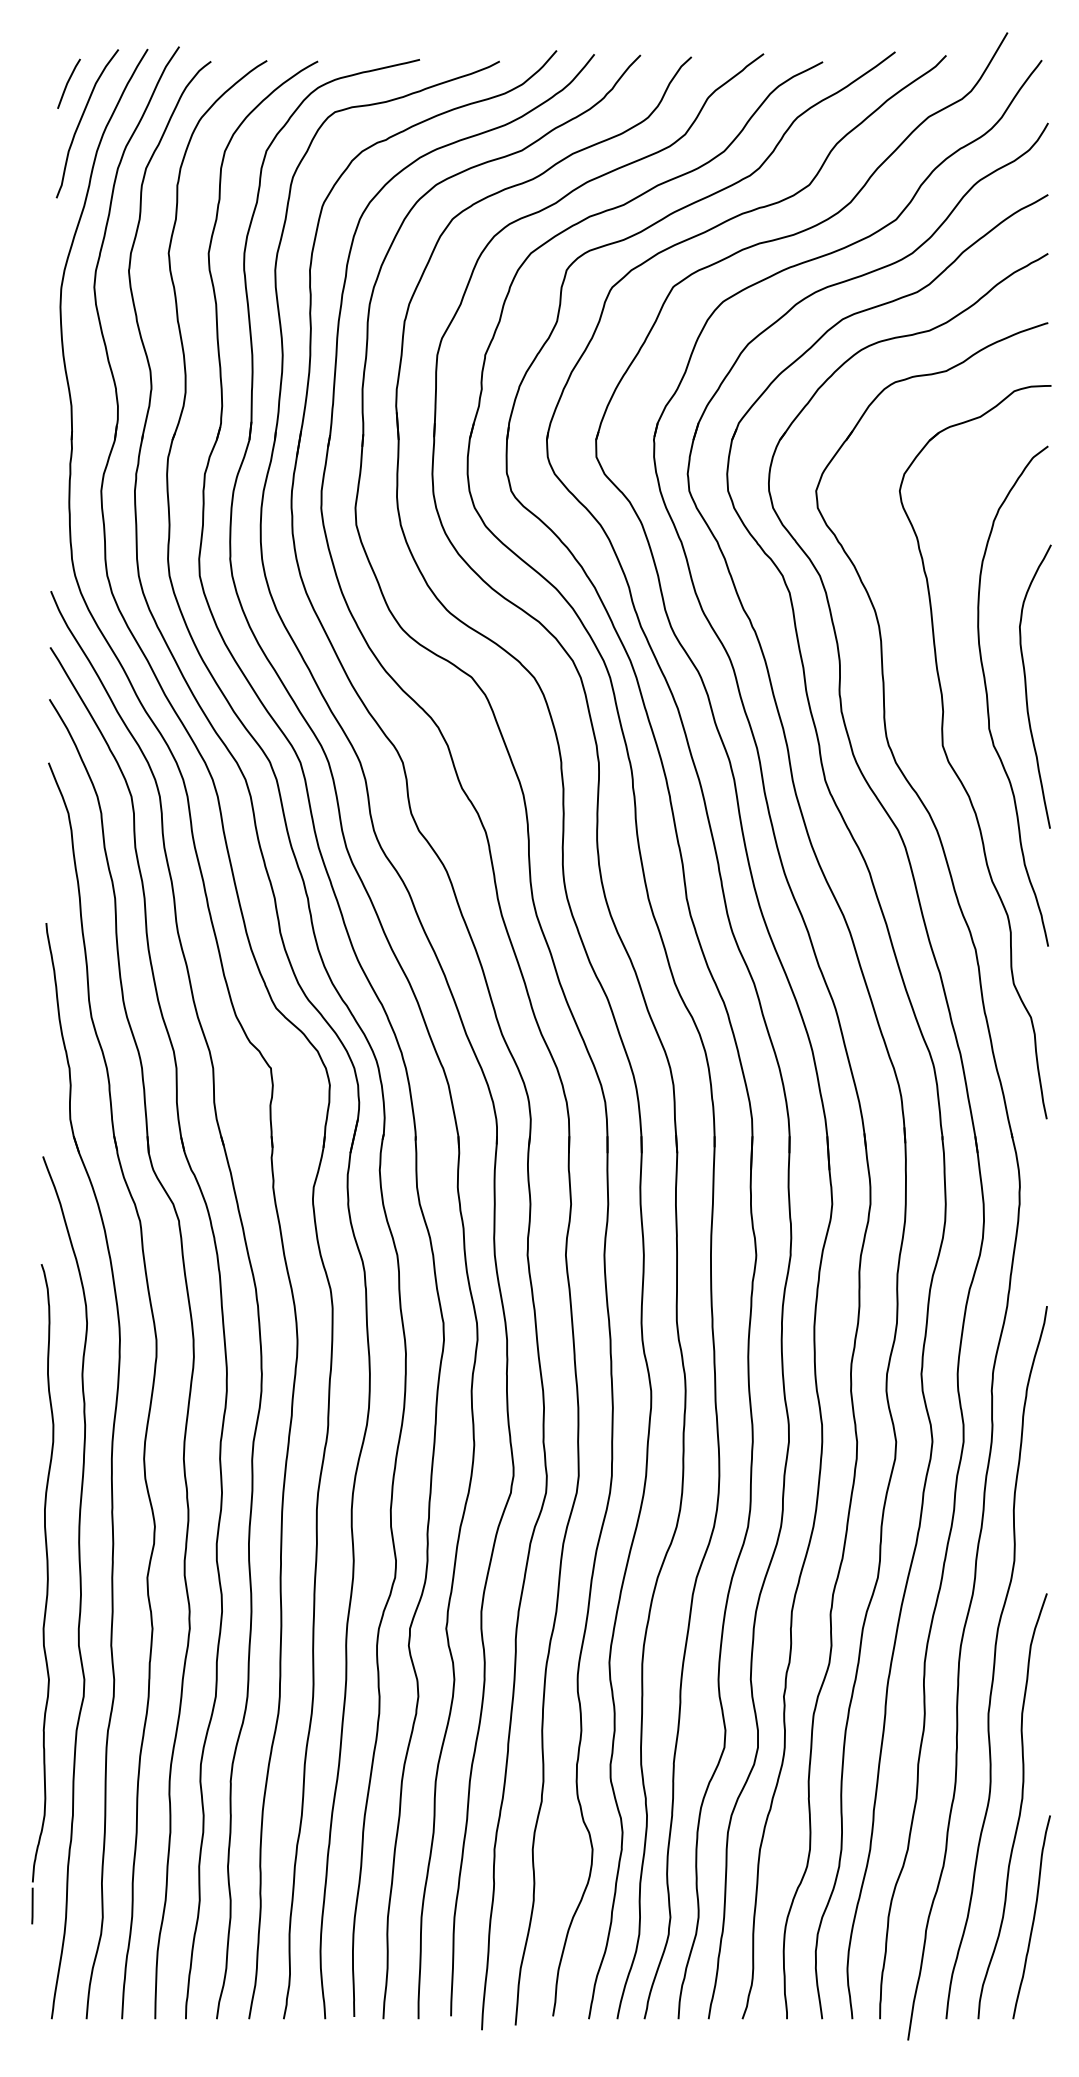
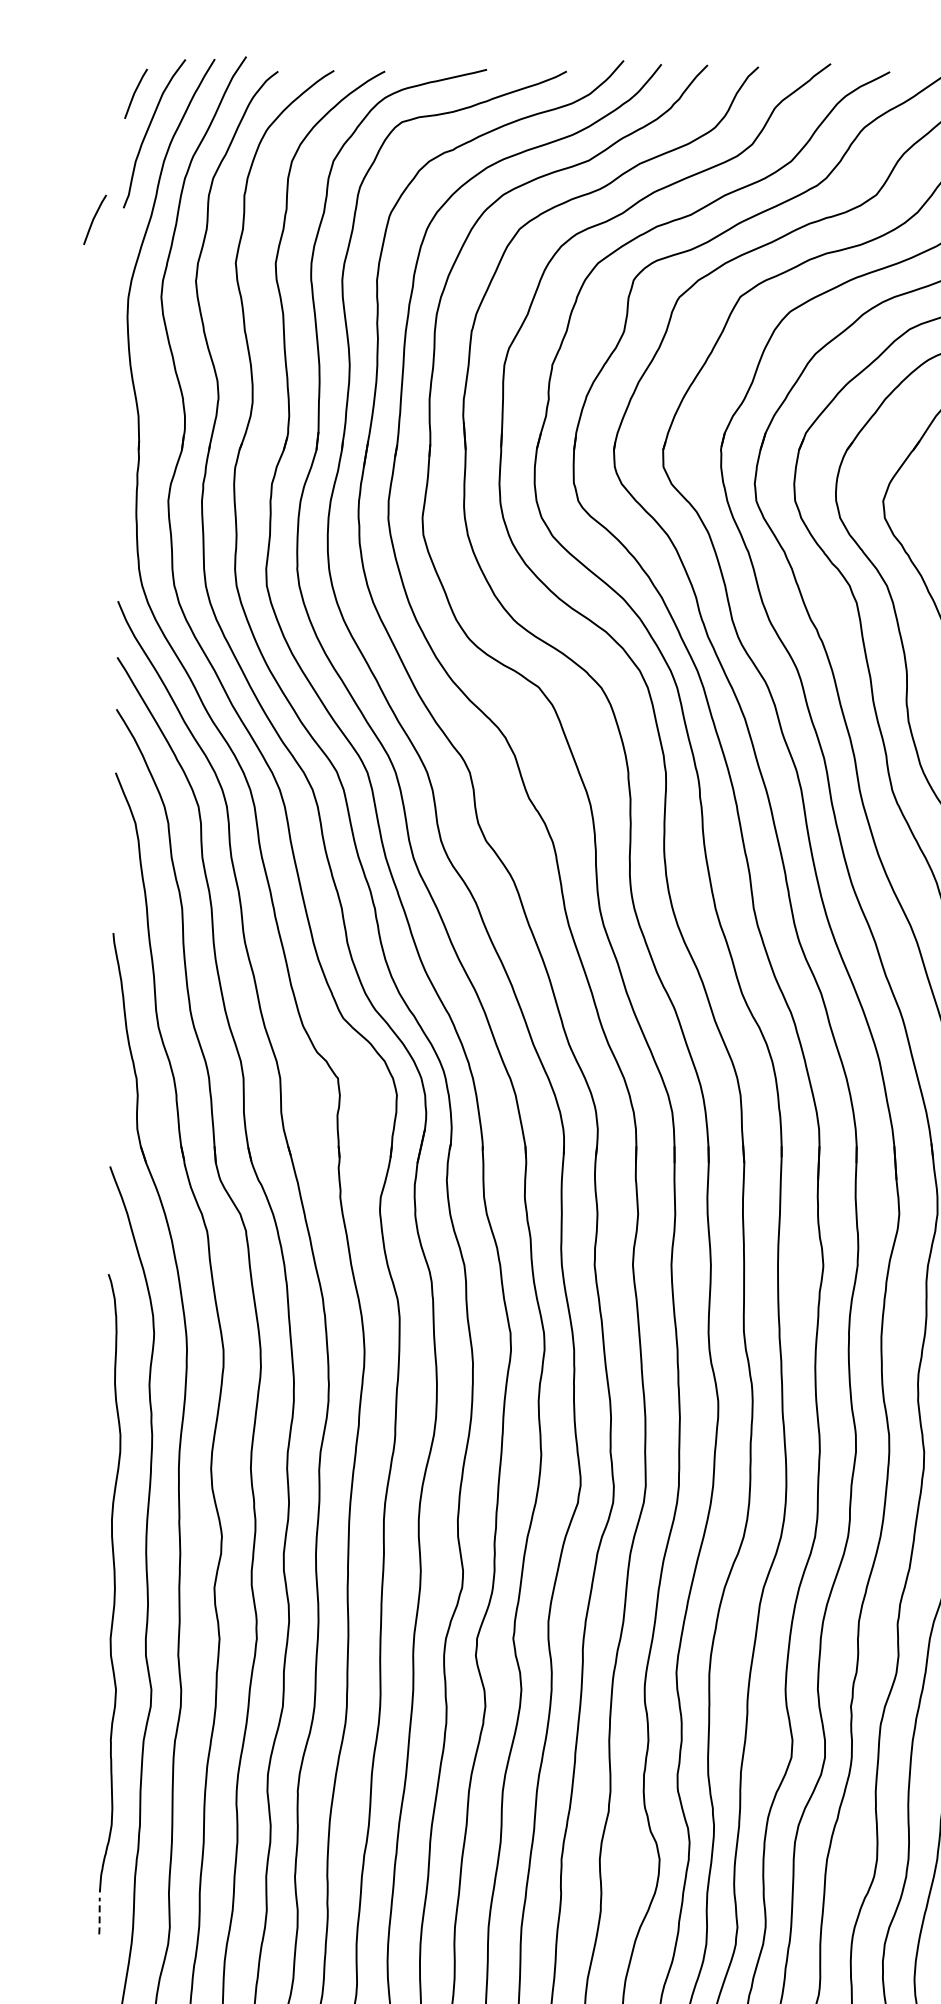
line: (27, 209) -> (94, 219), added
line: (32, 1906) -> (99, 1916), solid -> dashed

